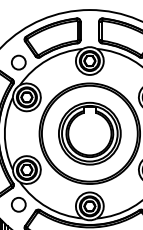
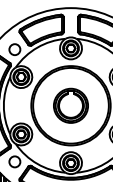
part: (89, 133) -> (70, 105), size x0.7

